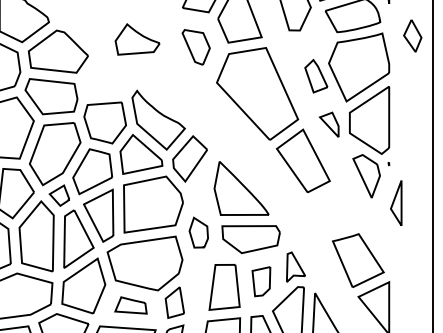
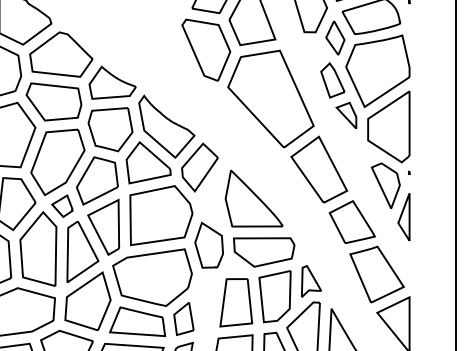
part: (412, 35) -> (335, 37), moved
part: (137, 39) -> (112, 82), moved
part: (196, 46) -> (206, 49), size x1.67
part: (329, 123) -> (346, 114), moved
part: (395, 203) -> (403, 217), moved
part: (334, 210) -> (351, 221), added
part: (198, 232) -> (208, 244), size x1.43
part: (260, 281) -> (274, 296), size x1.67
part: (130, 305) -> (137, 321), size x1.67

